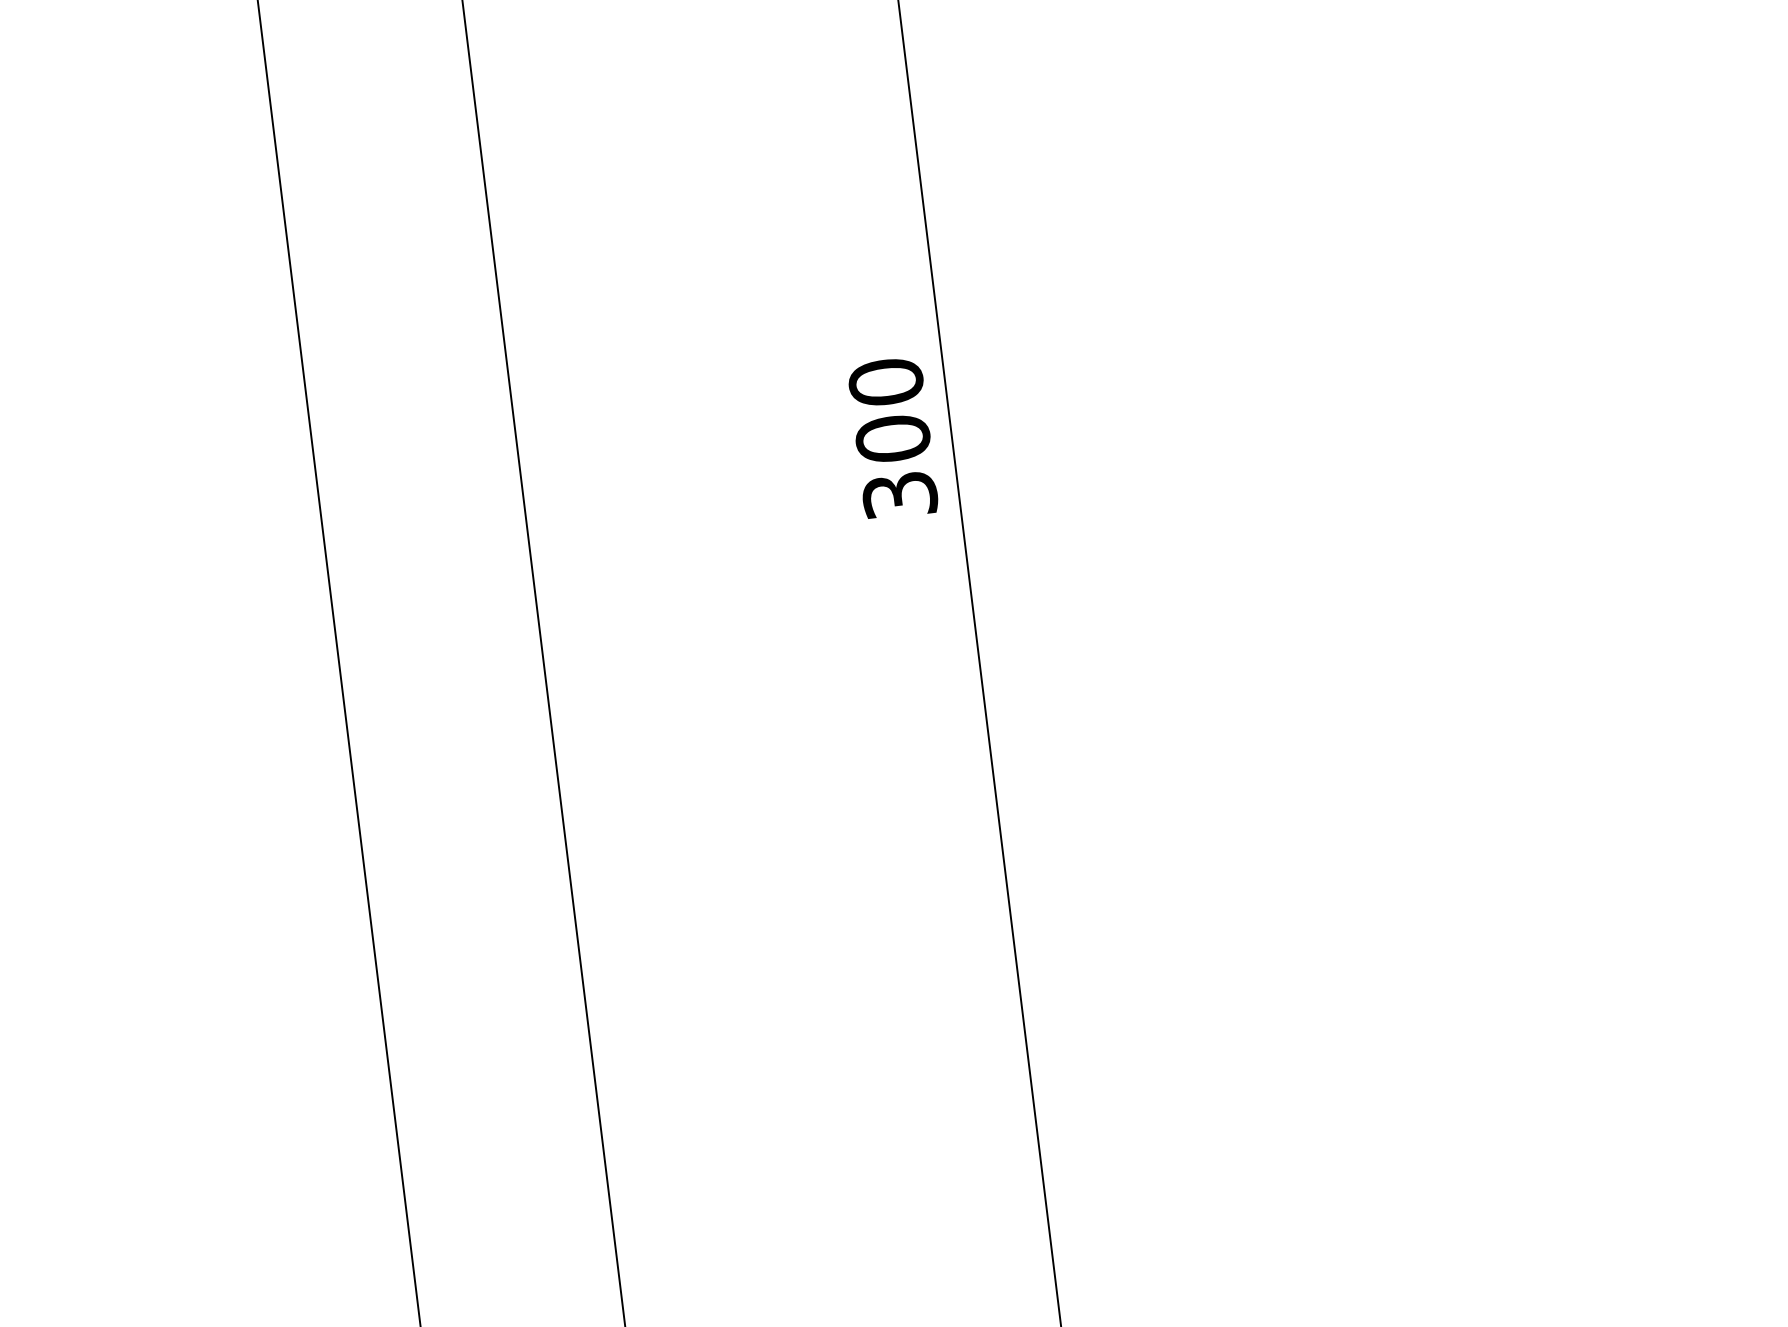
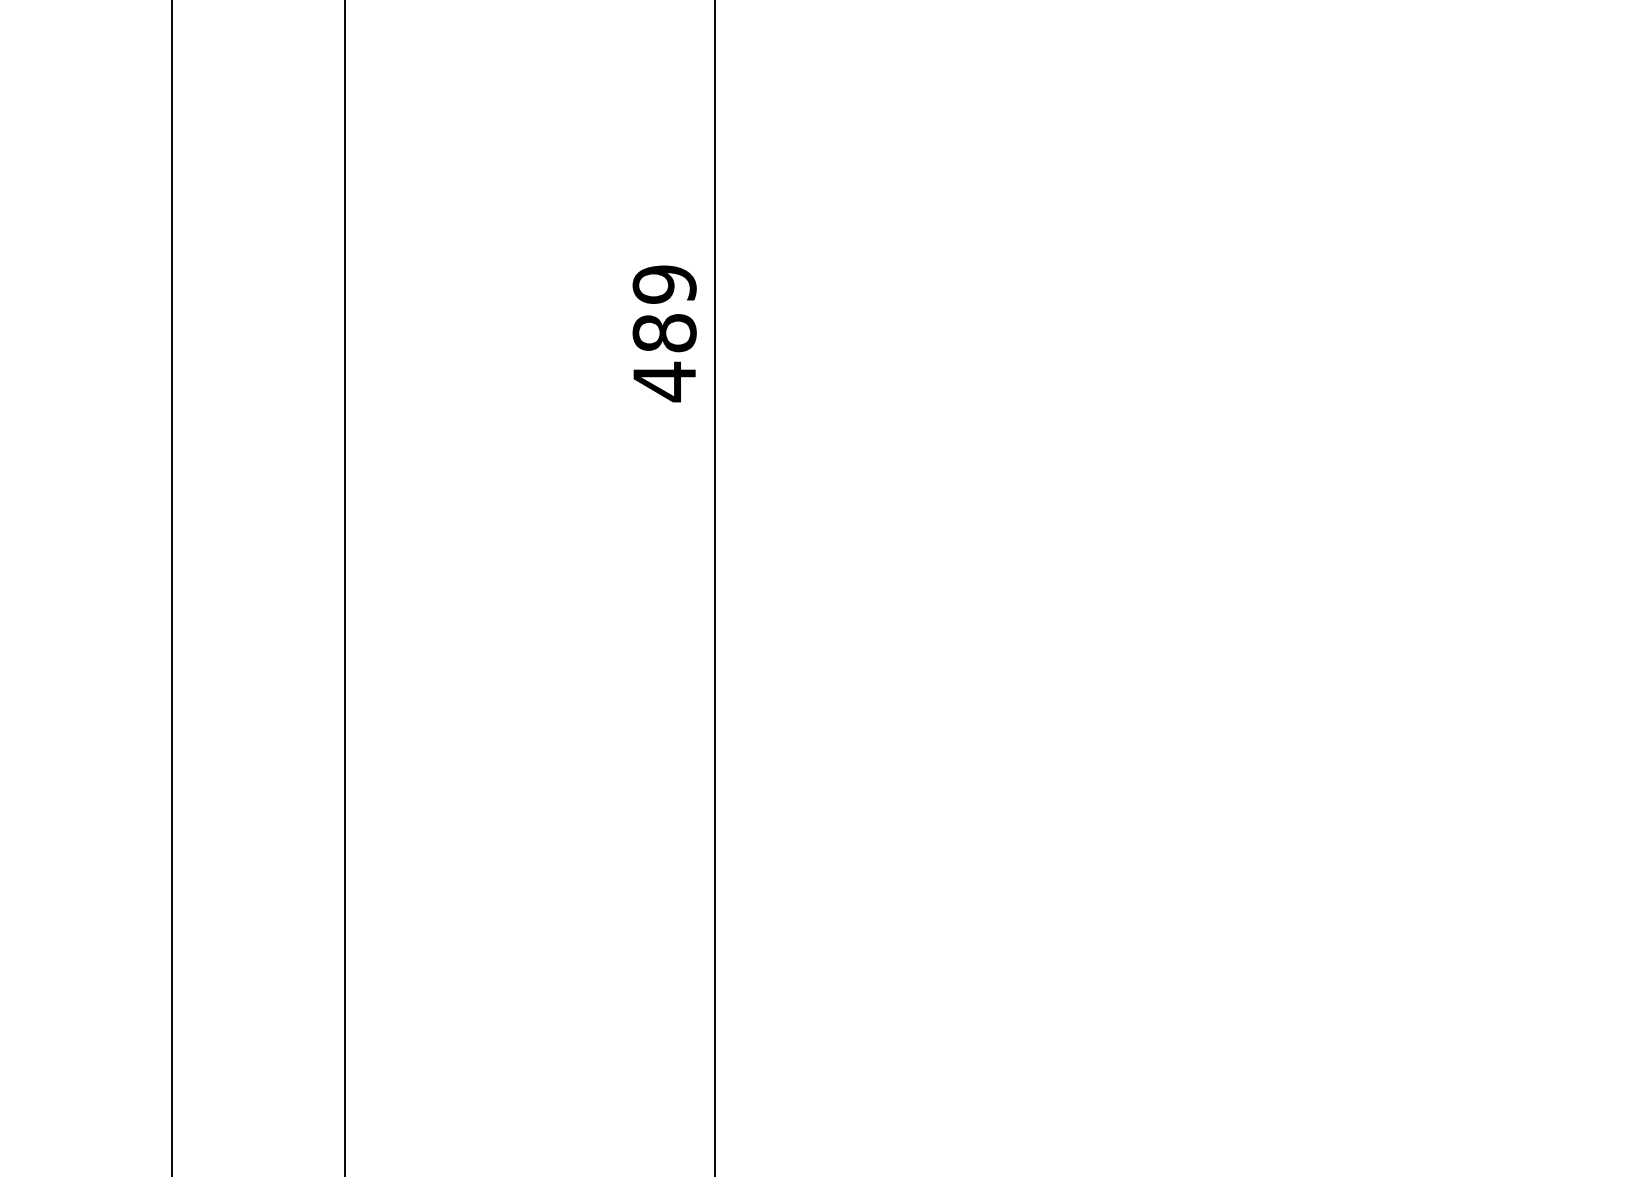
text: (892, 439) -> (664, 333), 300 -> 489

